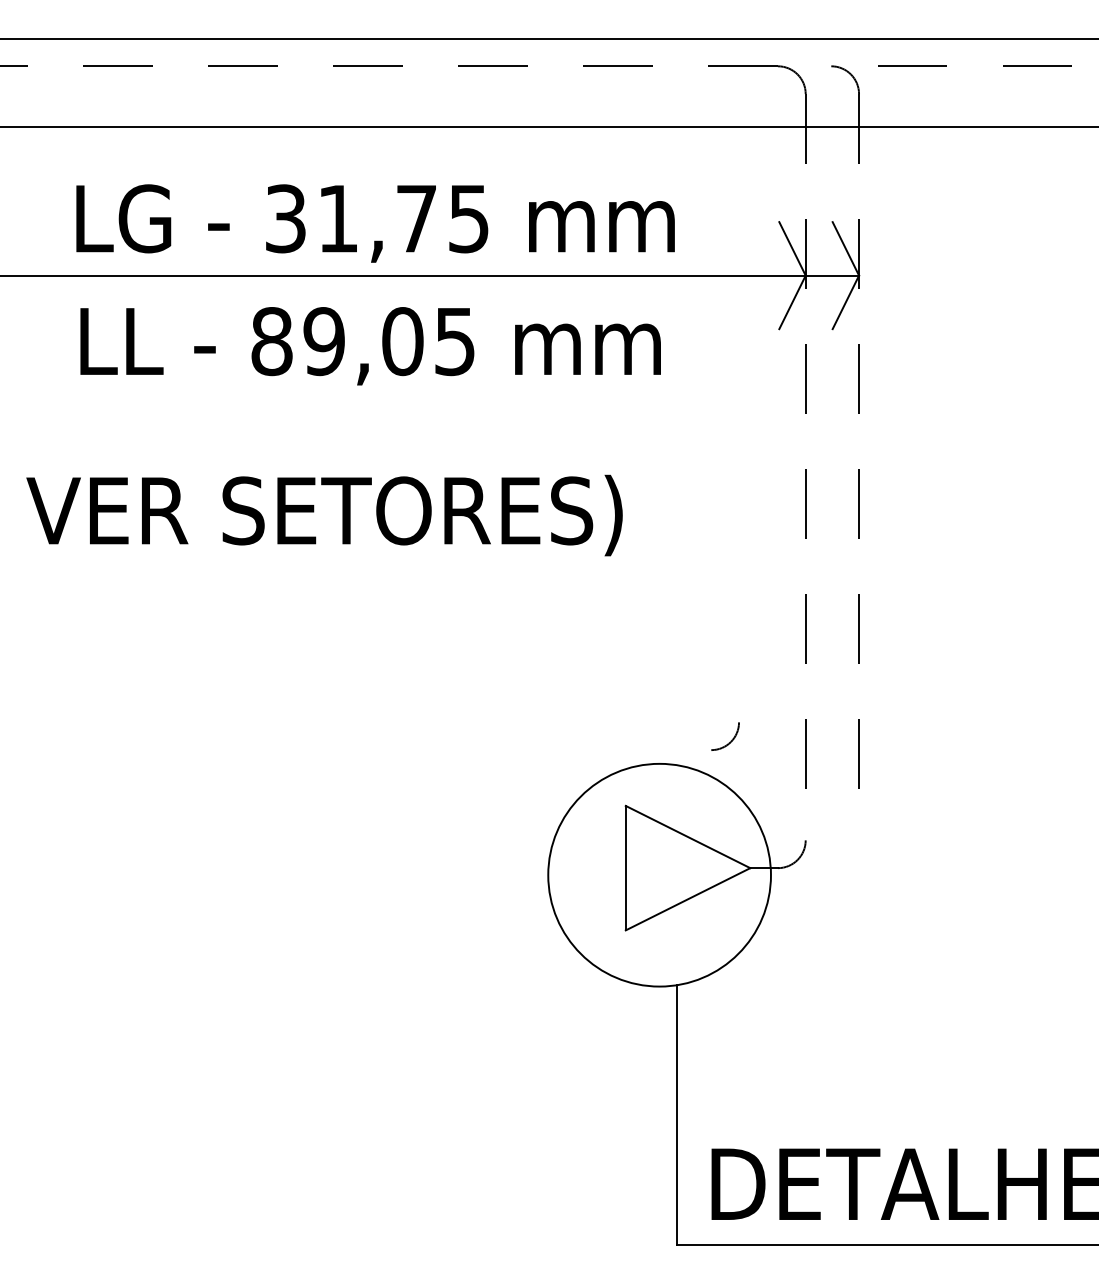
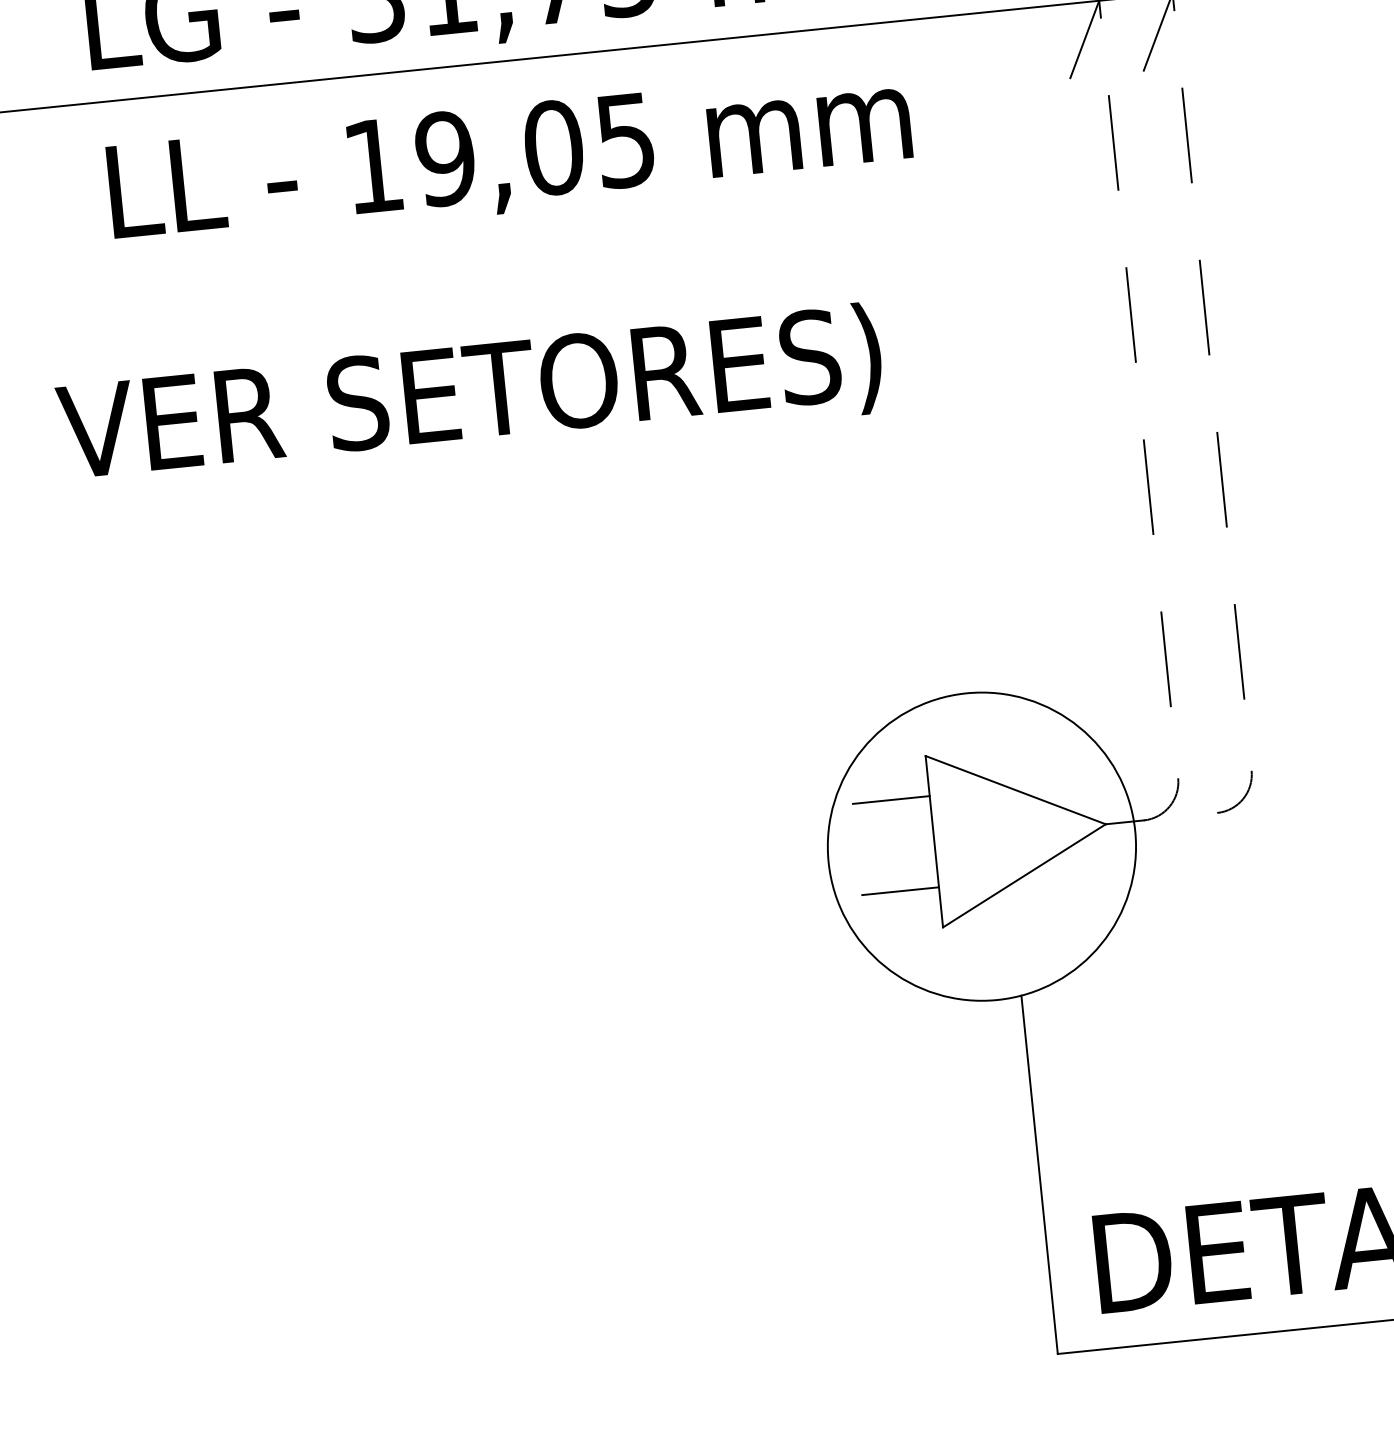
text: (271, 341) -> (372, 166), 89,05 -> 19,05
arc: (731, 739) -> (1243, 795), moved
line: (597, 835) -> (890, 800), added
line: (597, 901) -> (900, 891), added

